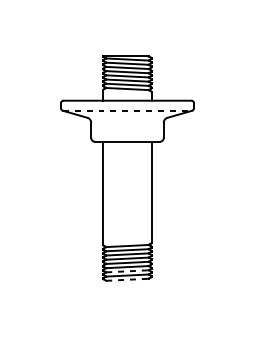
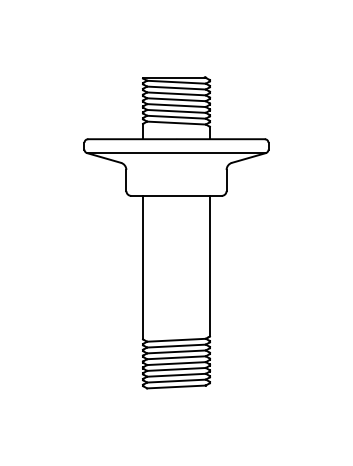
line: (128, 111) -> (177, 153), dashed -> solid
line: (128, 271) -> (177, 375), dashed -> solid
line: (127, 279) -> (176, 386), dashed -> solid

